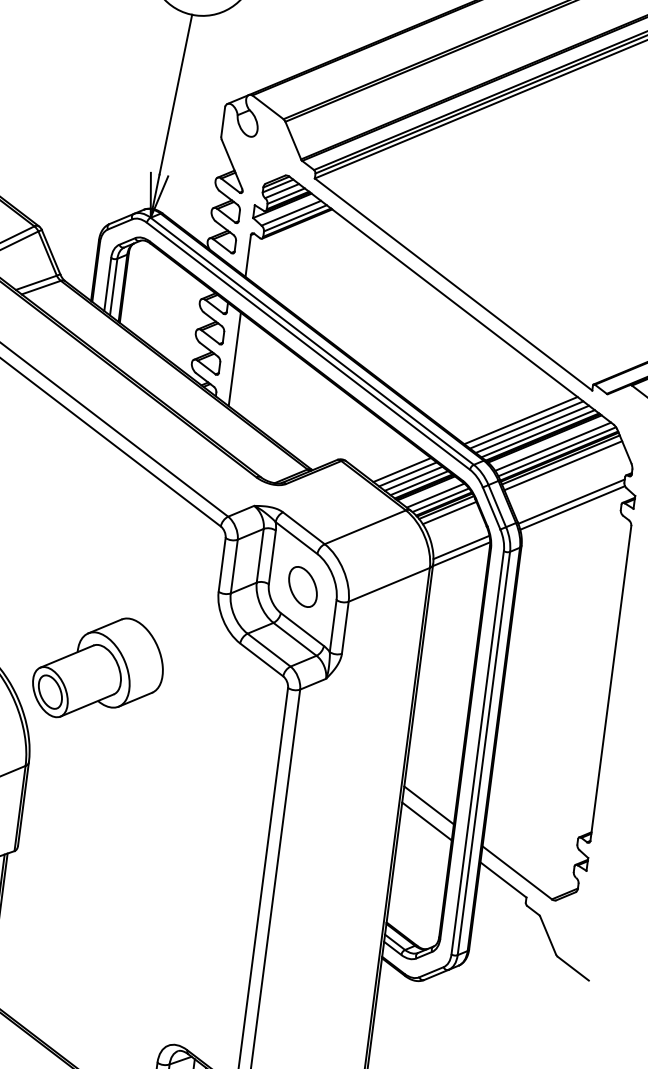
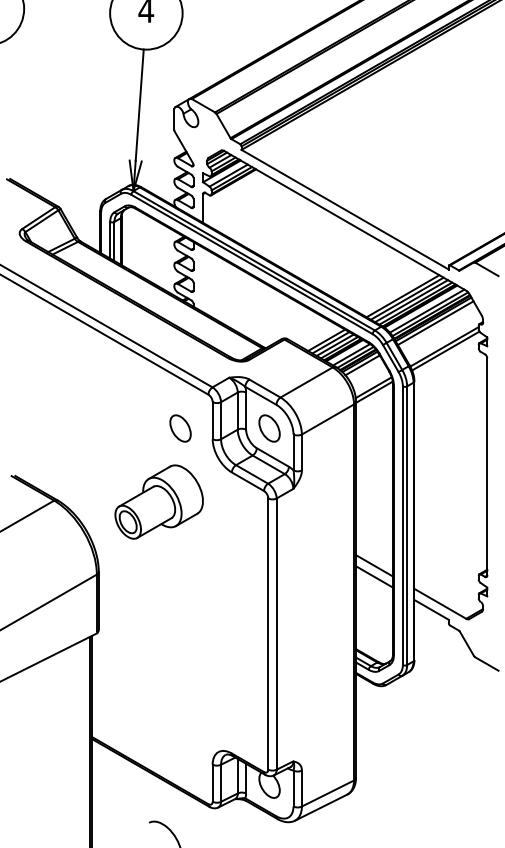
line: (235, 358) -> (203, 279), removed
part: (174, 570) -> (180, 428), added
part: (98, 667) -> (158, 501), moved

